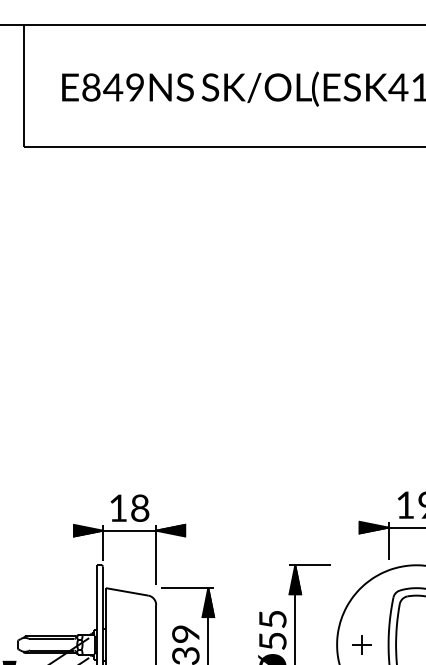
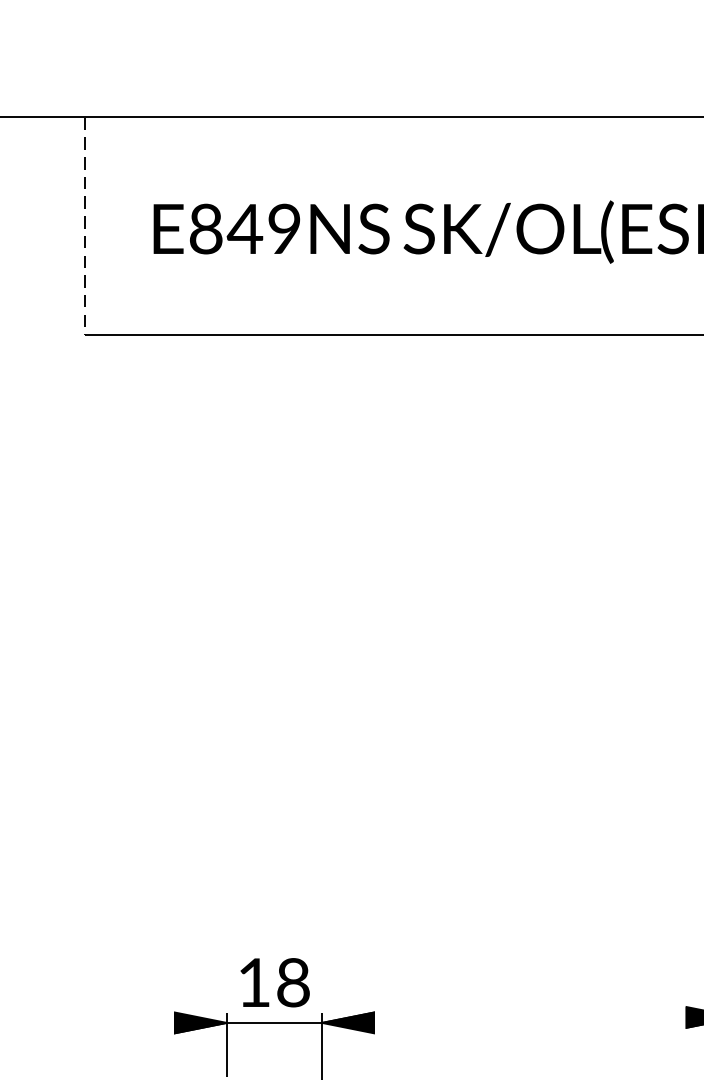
line: (24, 86) -> (86, 227), solid -> dashed

